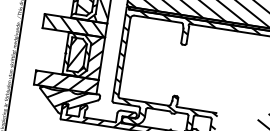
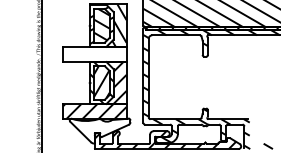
hatch: (74, 25) -> (94, 54), removed
hatch: (62, 97) -> (93, 127), removed

